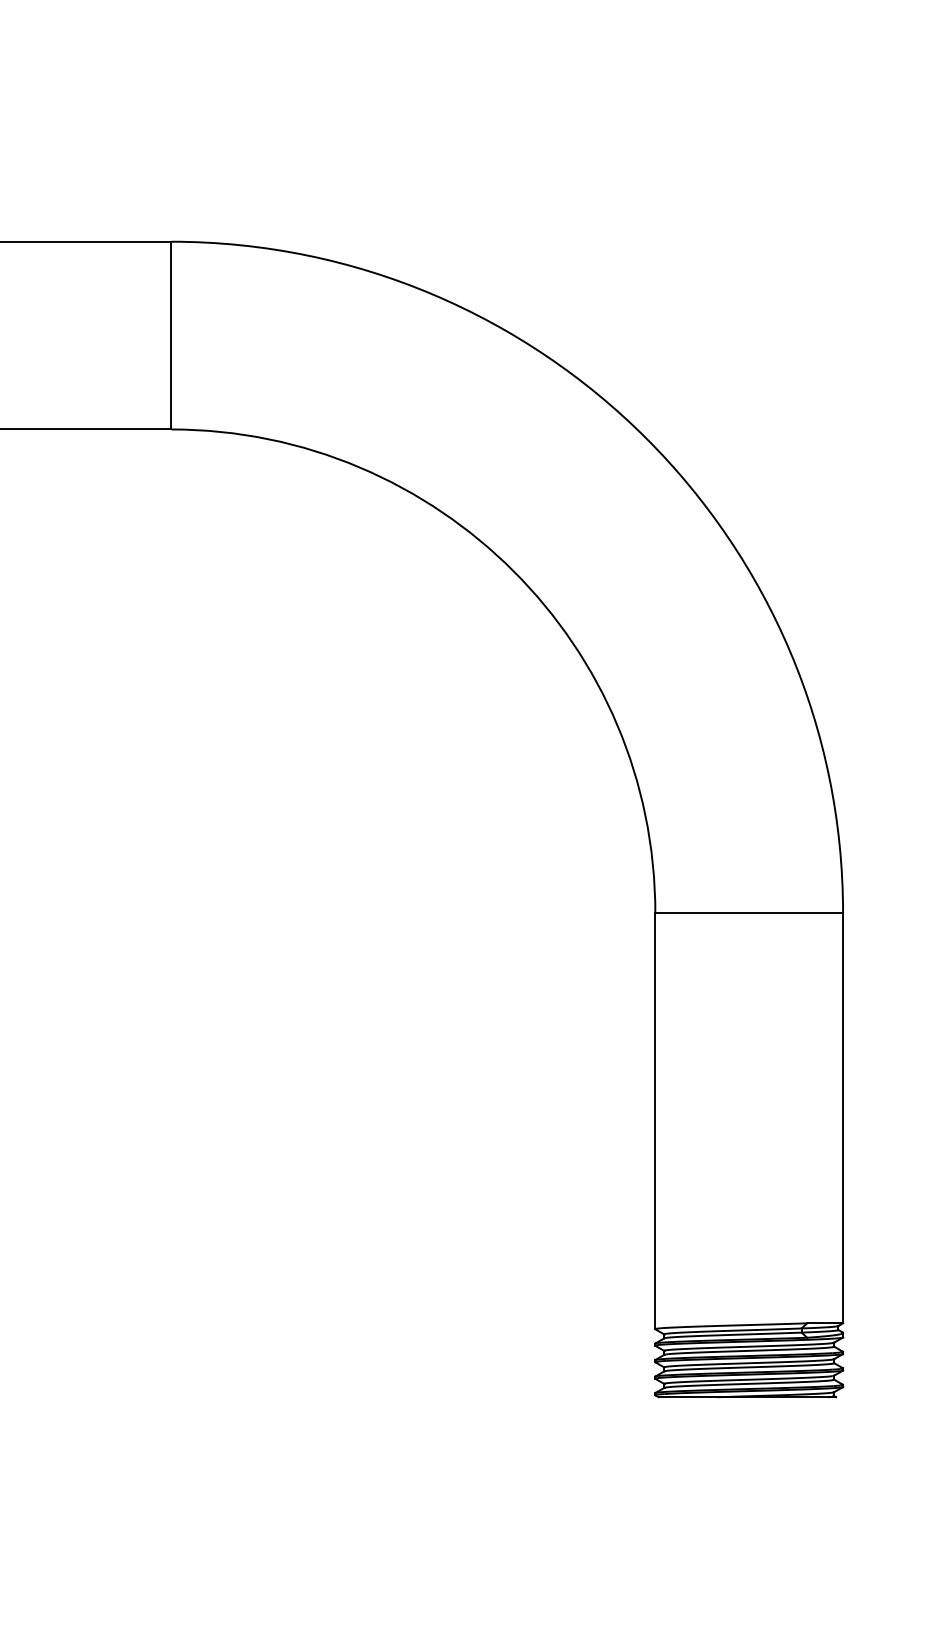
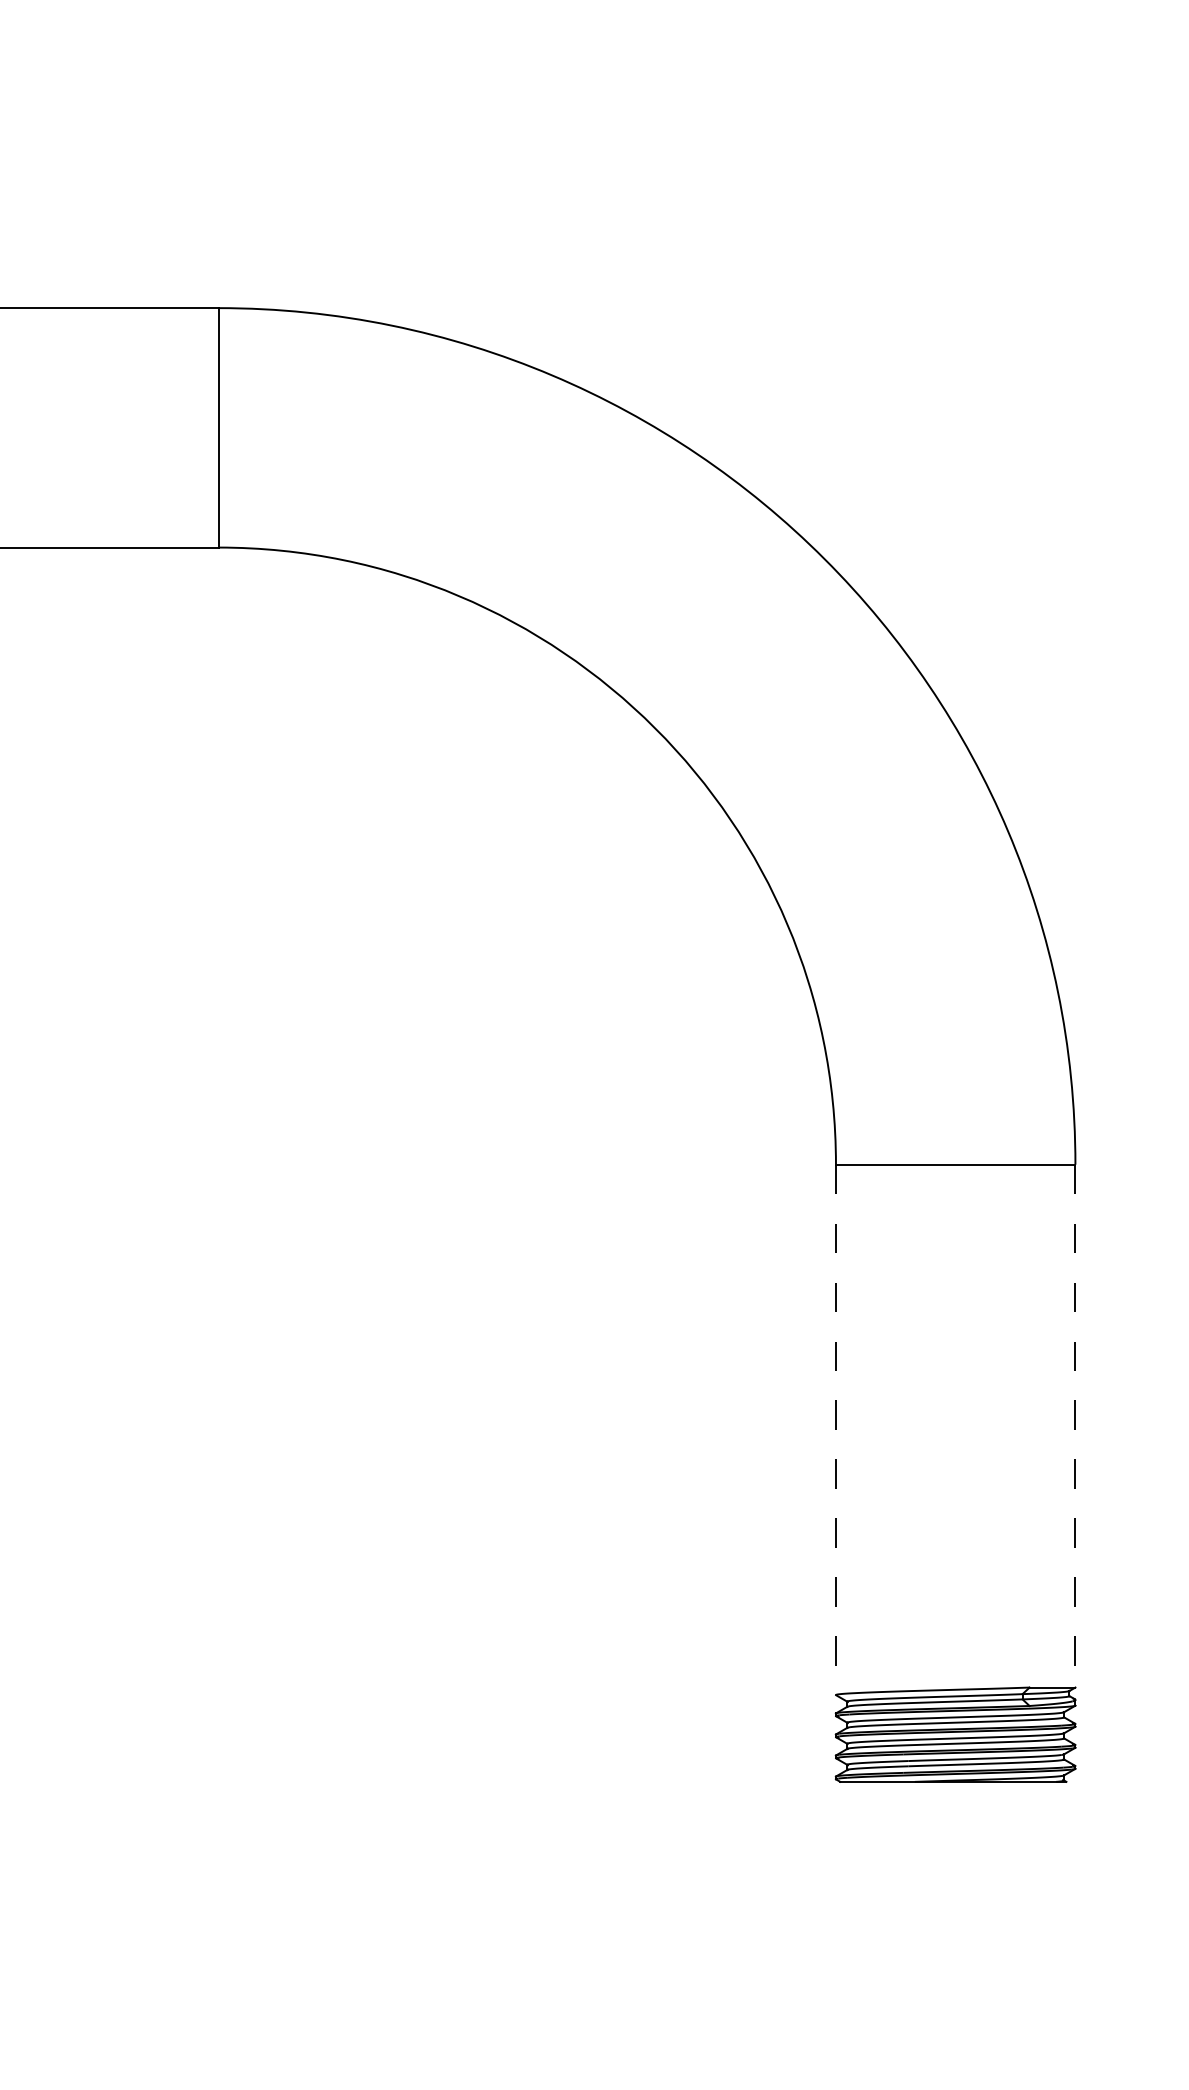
line: (843, 1118) -> (1075, 1426), solid -> dashed
line: (655, 1121) -> (836, 1430), solid -> dashed

